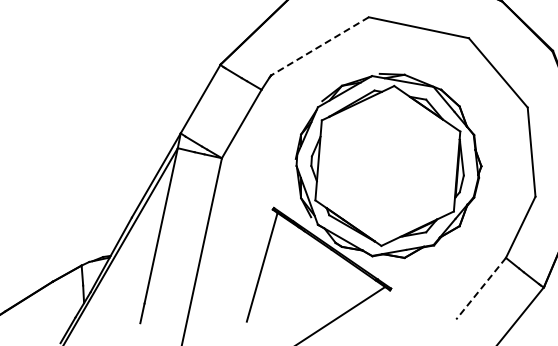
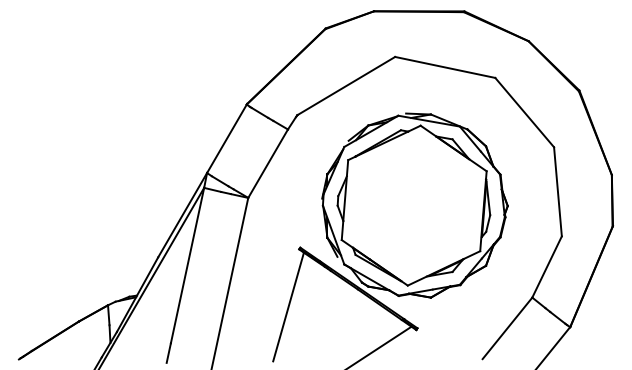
line: (320, 46) -> (346, 86), dashed -> solid
line: (481, 288) -> (507, 328), dashed -> solid

